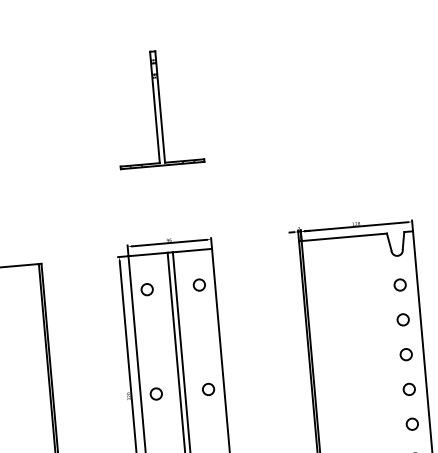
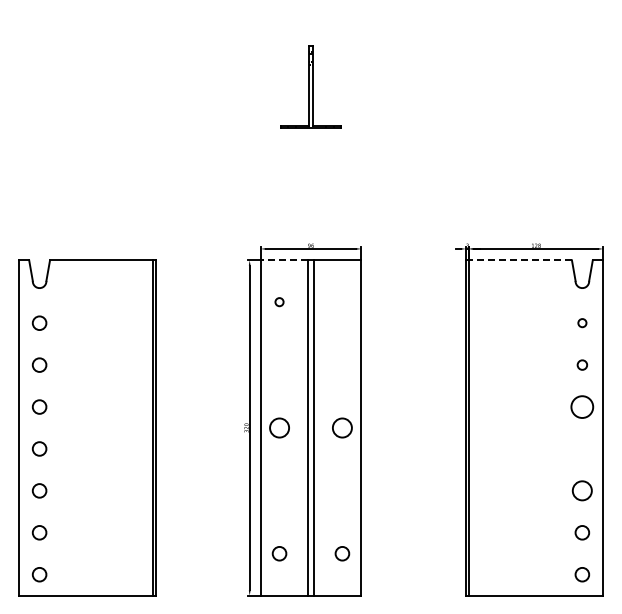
part: (157, 108) -> (310, 86), size x0.6
line: (344, 237) -> (520, 260), solid -> dashed
line: (148, 254) -> (284, 260), solid -> dashed
circle: (199, 284) -> (342, 301), removed
circle: (400, 284) -> (582, 322), size x0.6
circle: (147, 288) -> (279, 301), size x0.6
circle: (403, 319) -> (582, 364), size x0.7
circle: (406, 354) -> (582, 406), size x1.6
circle: (208, 389) -> (342, 427), size x1.4
circle: (409, 389) -> (582, 448), removed
circle: (156, 393) -> (279, 427), size x1.4
circle: (412, 423) -> (582, 490), size x1.4

